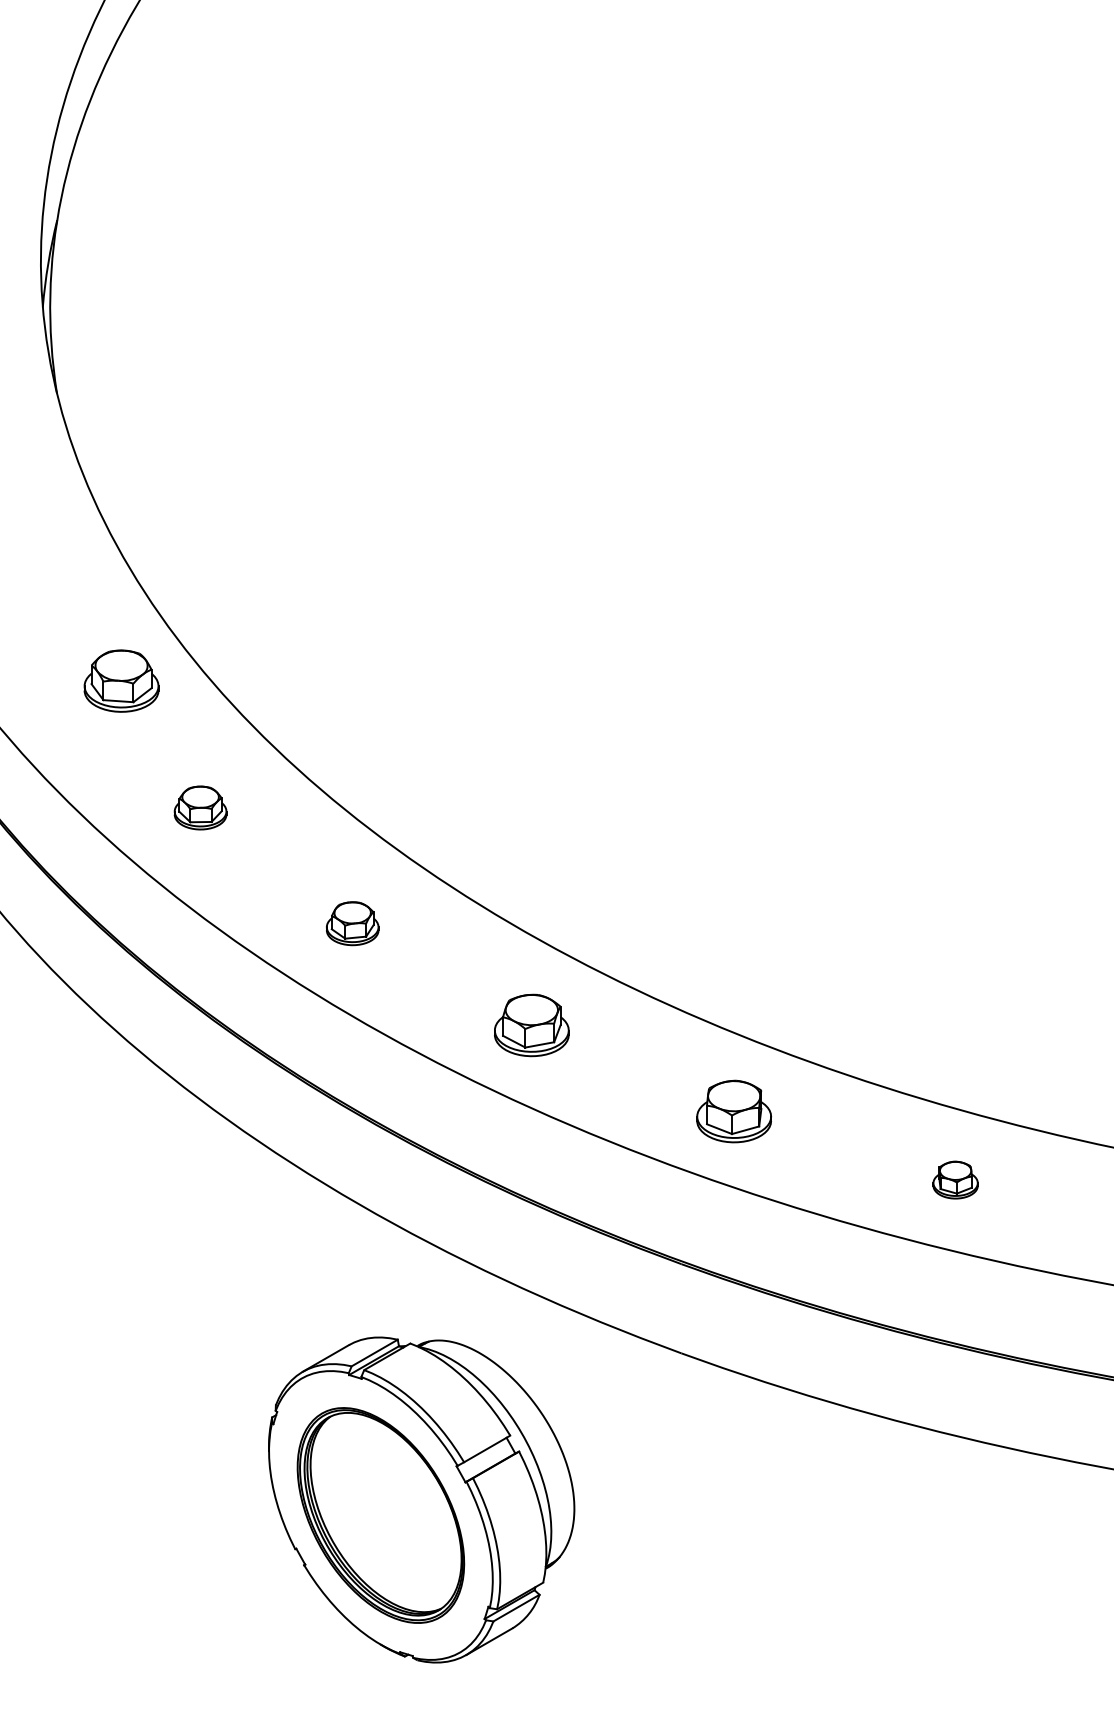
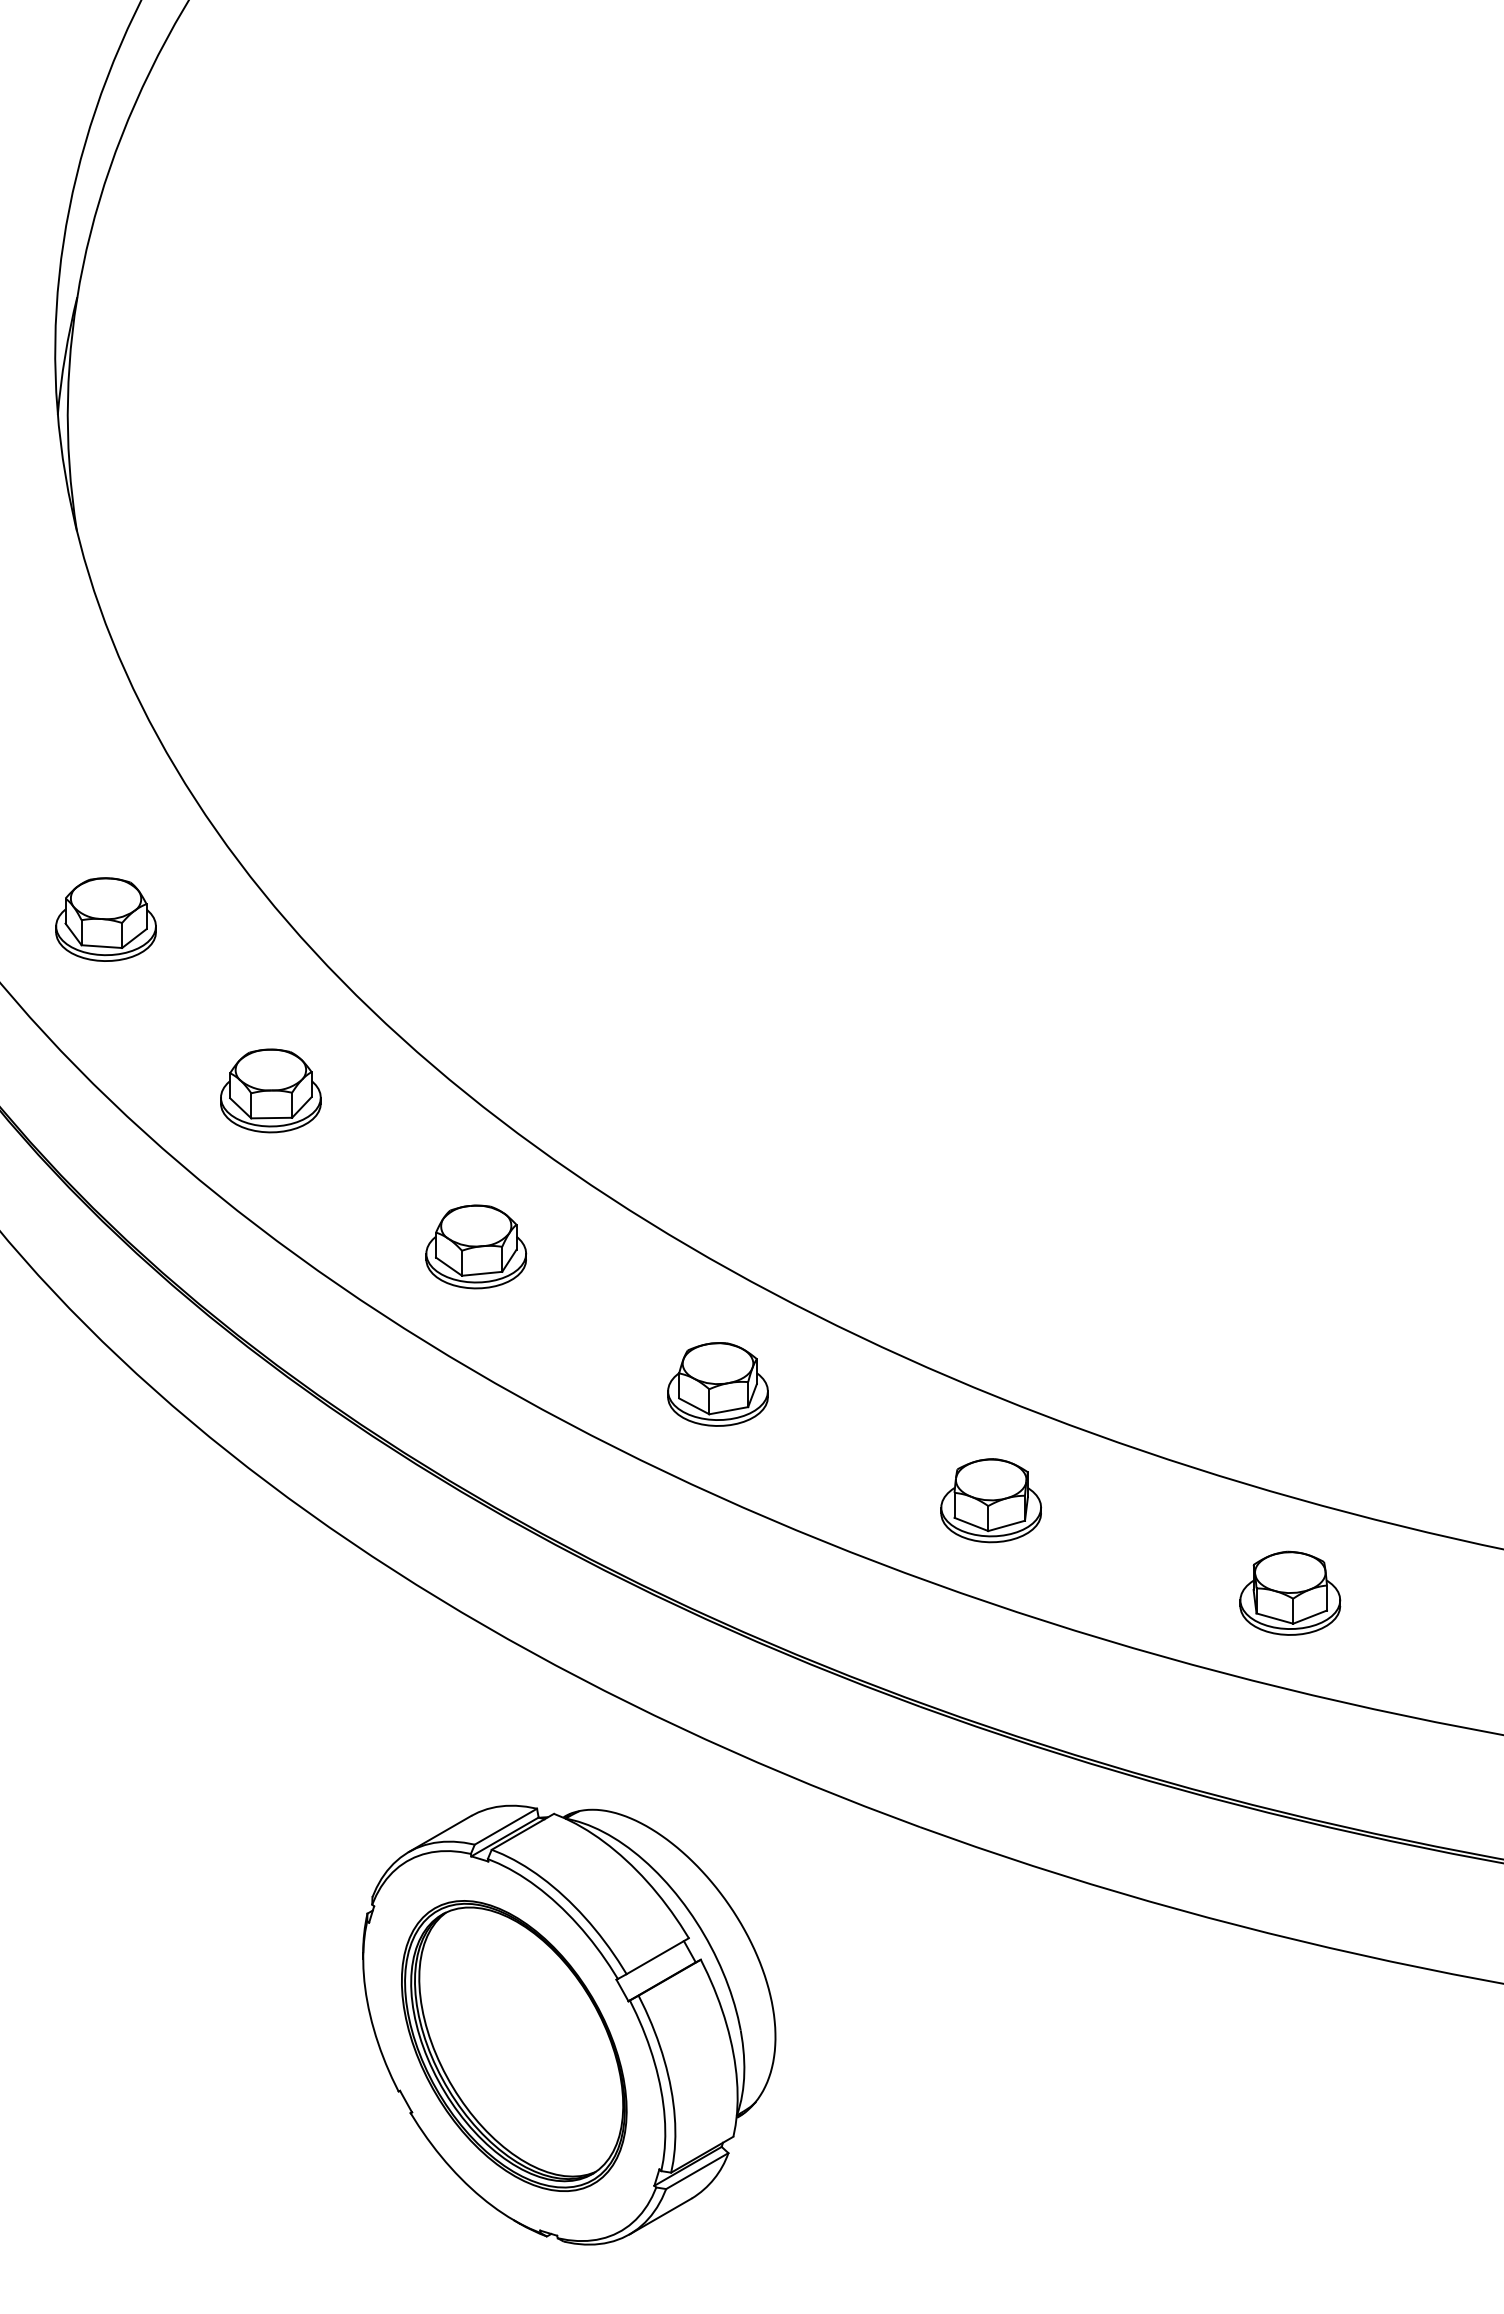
part: (121, 680) -> (105, 918), moved
part: (200, 807) -> (270, 1090), size x1.43
part: (352, 923) -> (475, 1246), size x1.43
part: (955, 1179) -> (1290, 1592), size x1.67

